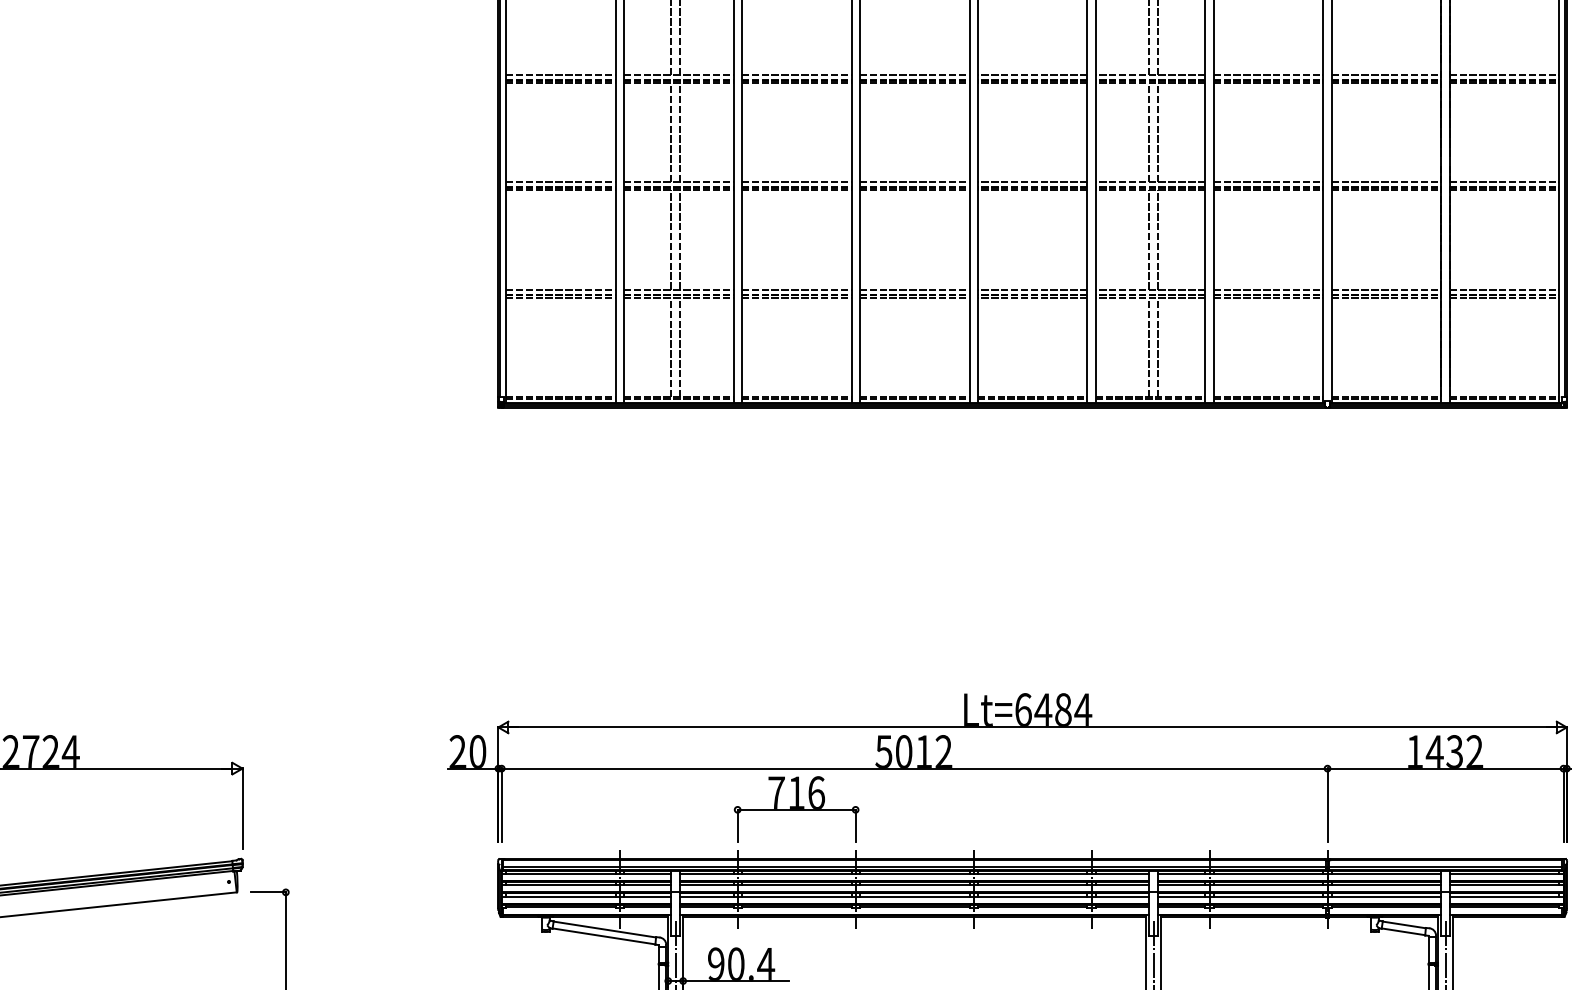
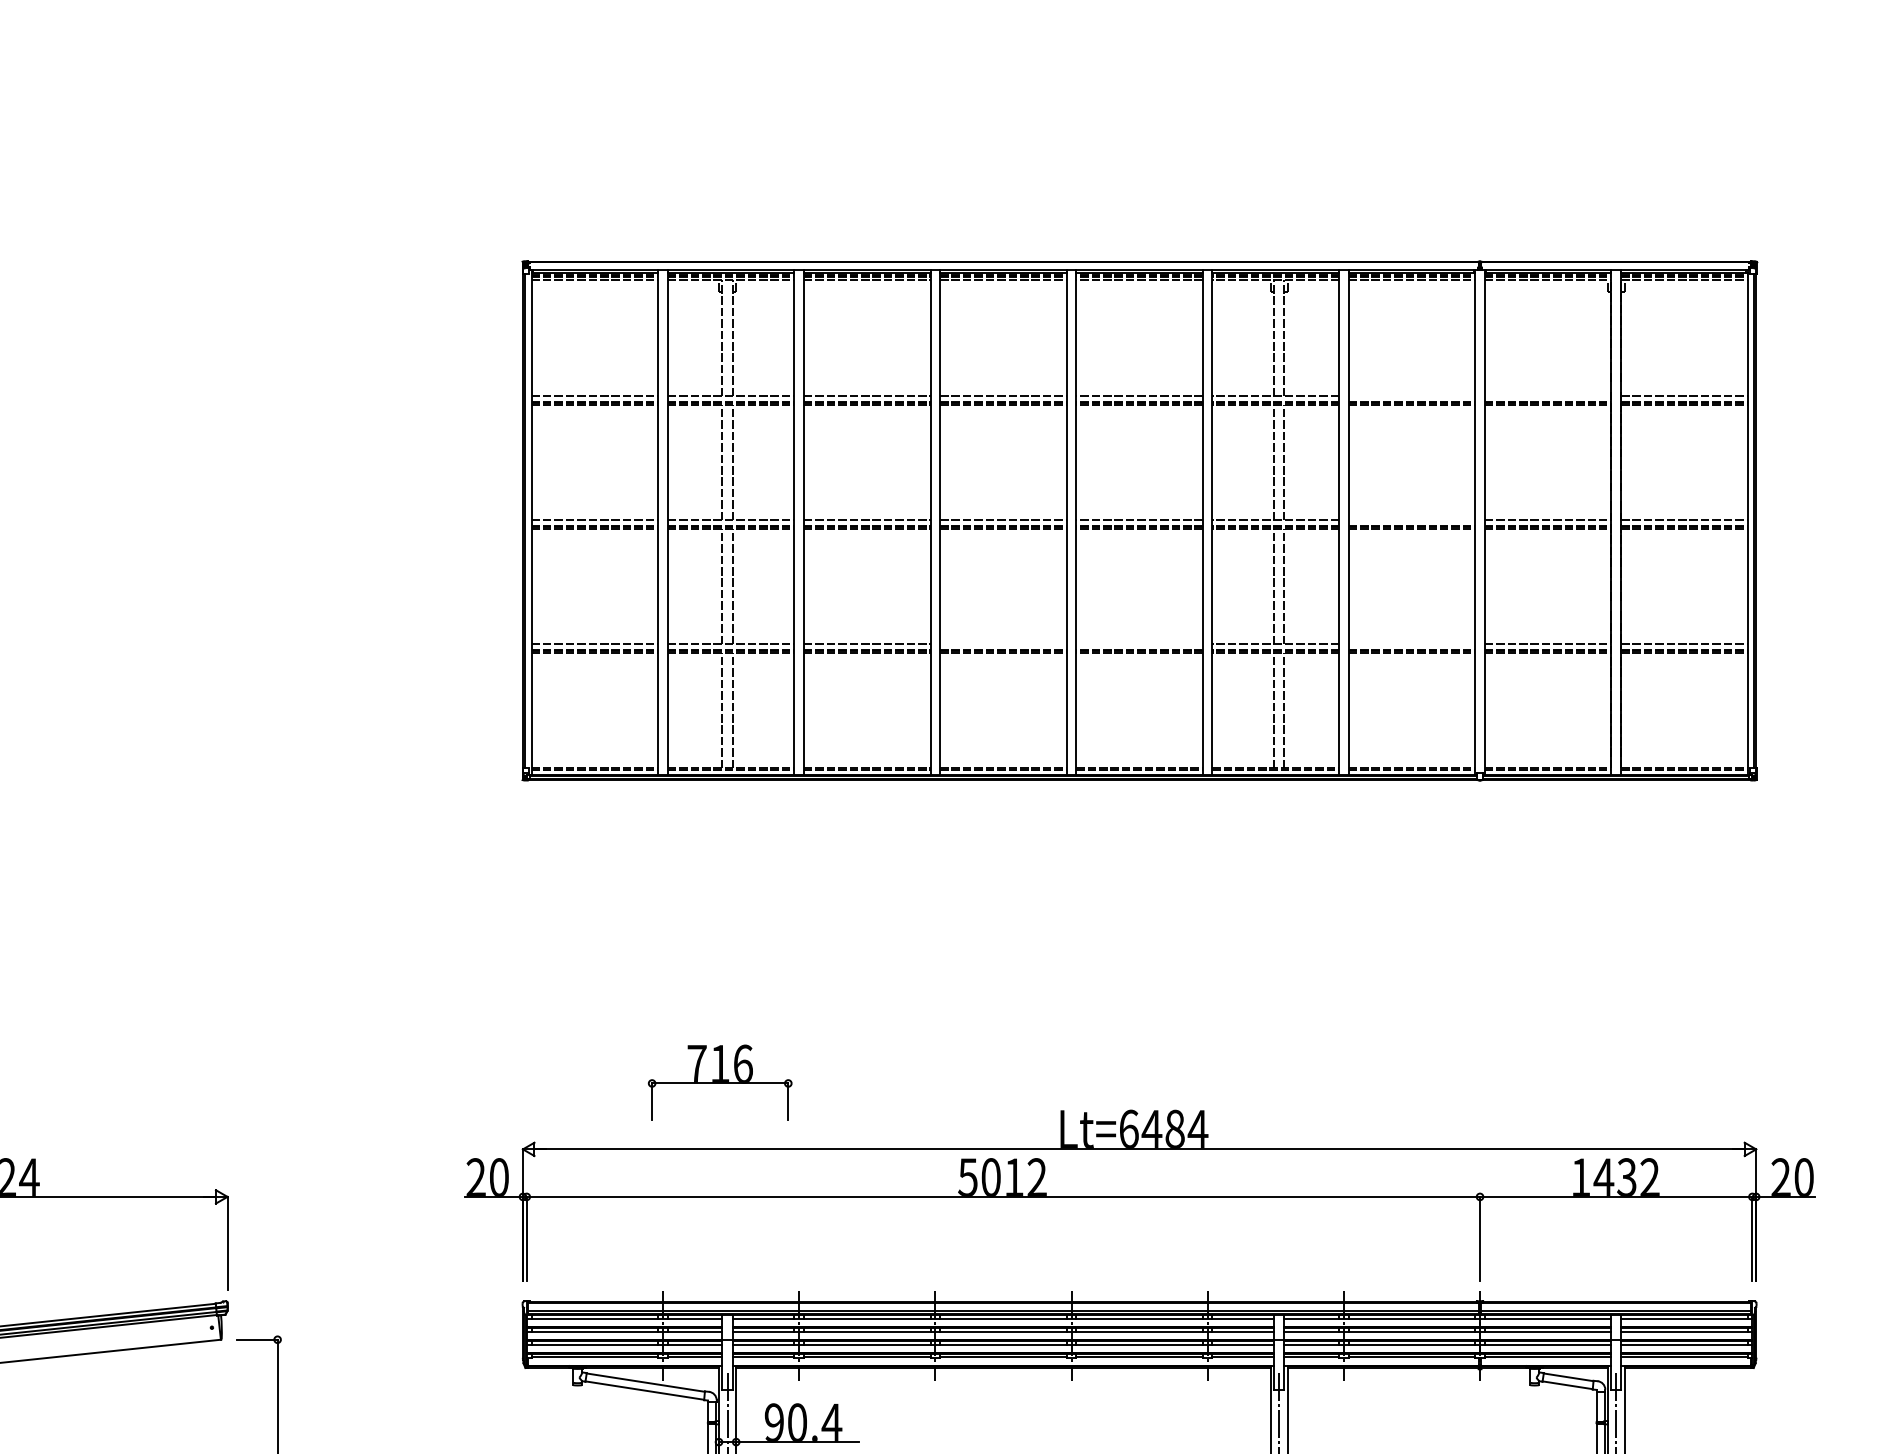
line: (1268, 75) -> (1411, 396), removed
line: (1385, 75) -> (1547, 396), removed
line: (1268, 182) -> (1411, 520), removed
line: (914, 290) -> (1003, 644), removed
line: (1032, 290) -> (1139, 644), removed
line: (1268, 290) -> (1411, 644), removed
part: (796, 808) -> (719, 1082), moved

